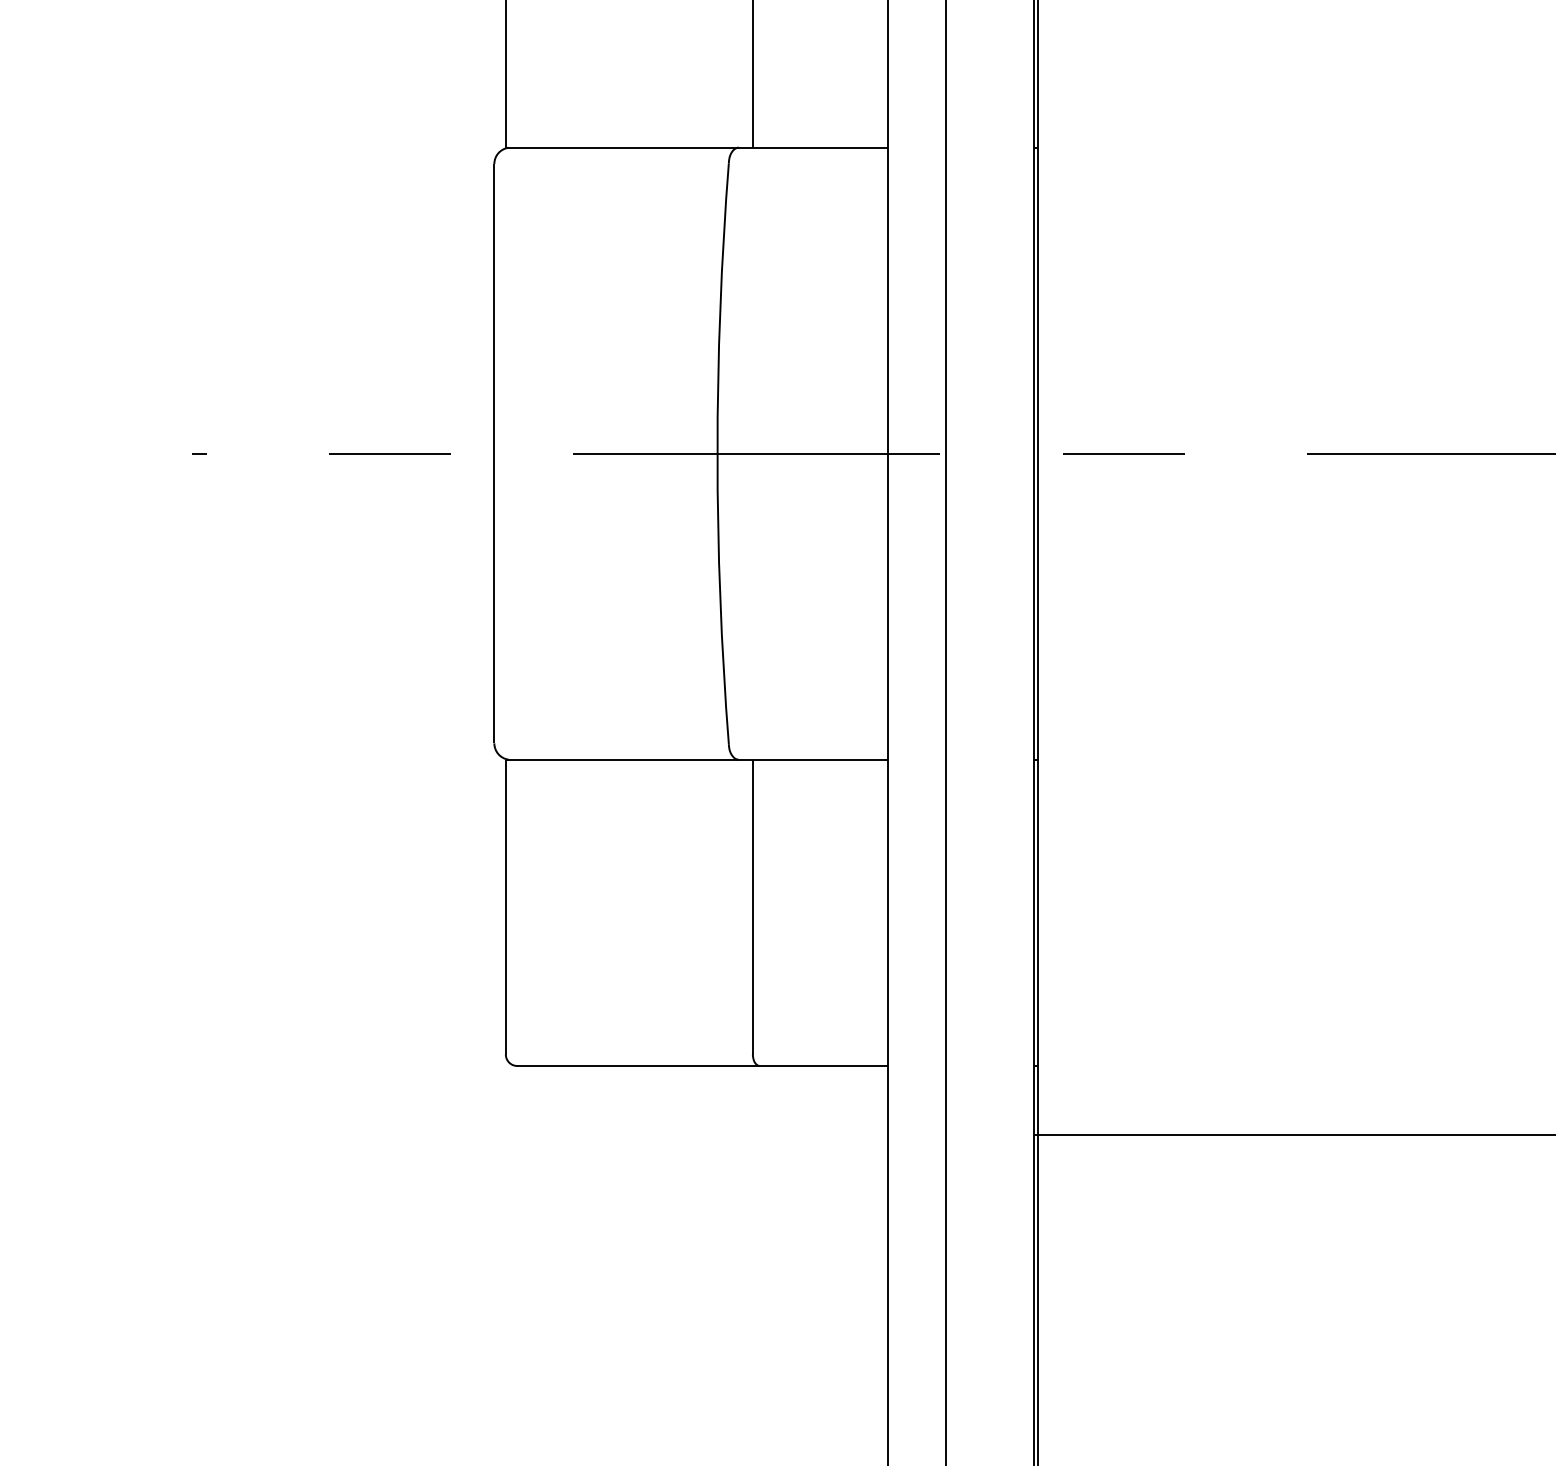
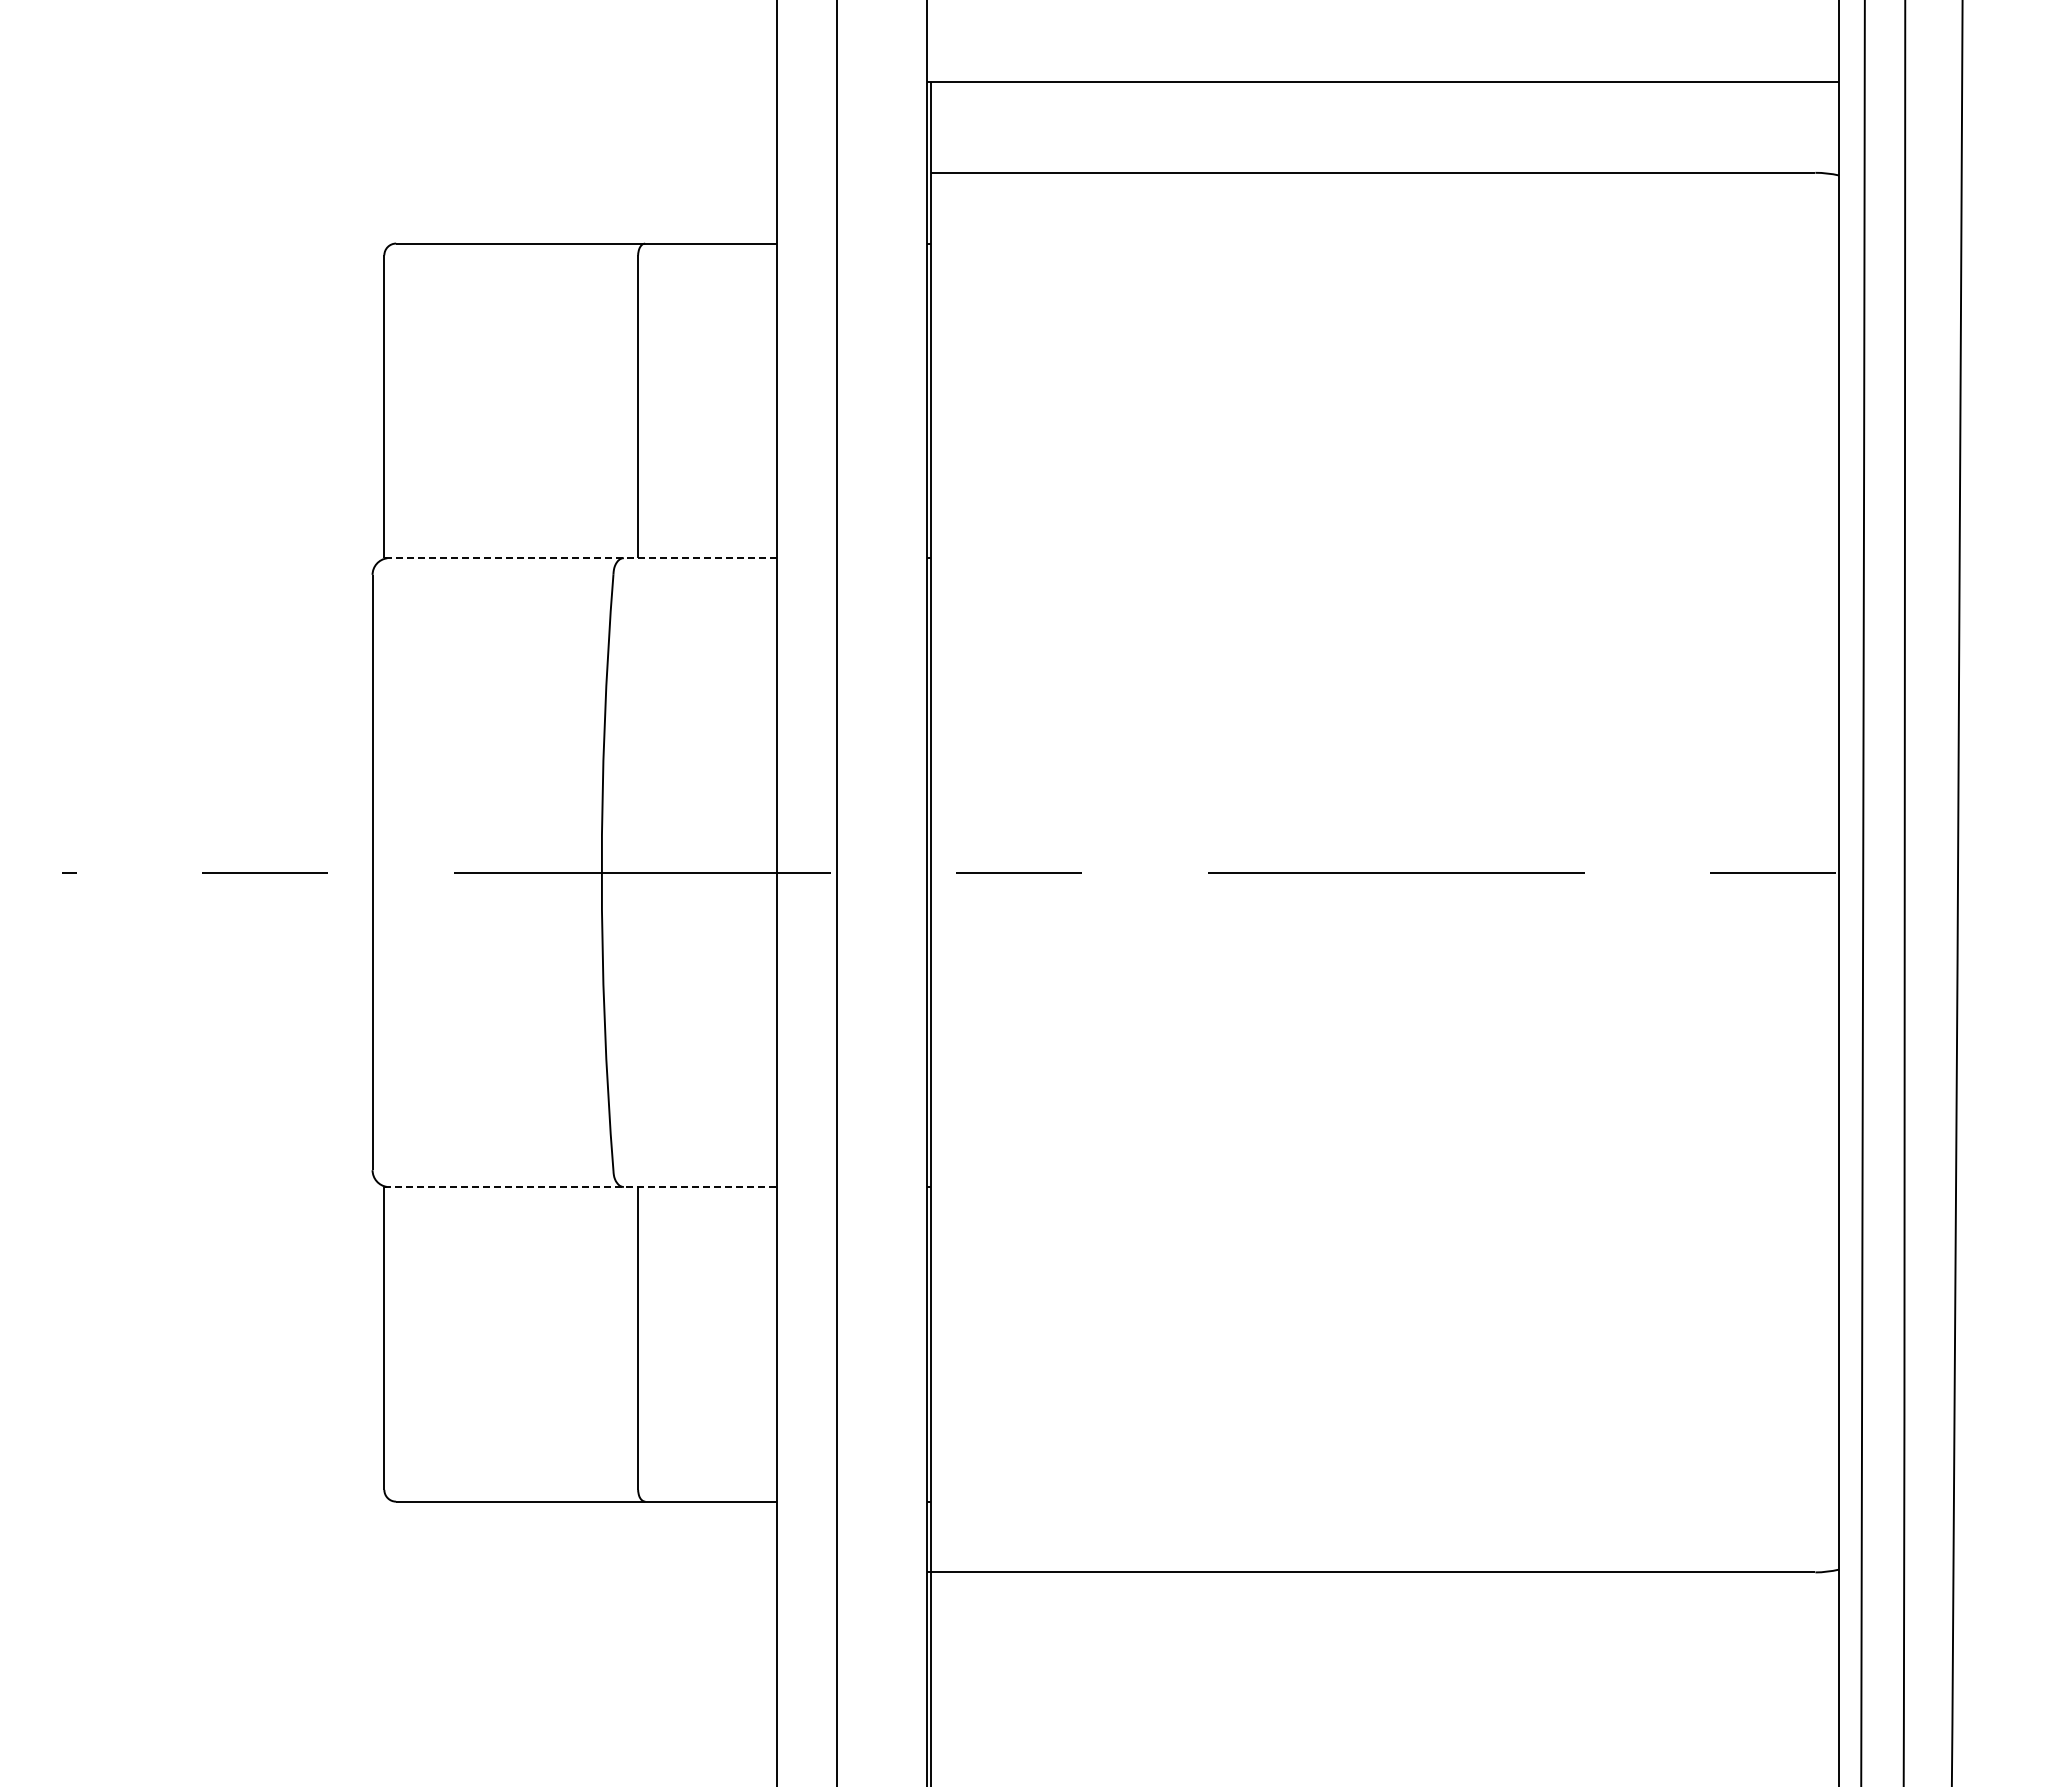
line: (696, 148) -> (580, 558), solid -> dashed
line: (696, 760) -> (580, 1187), solid -> dashed

